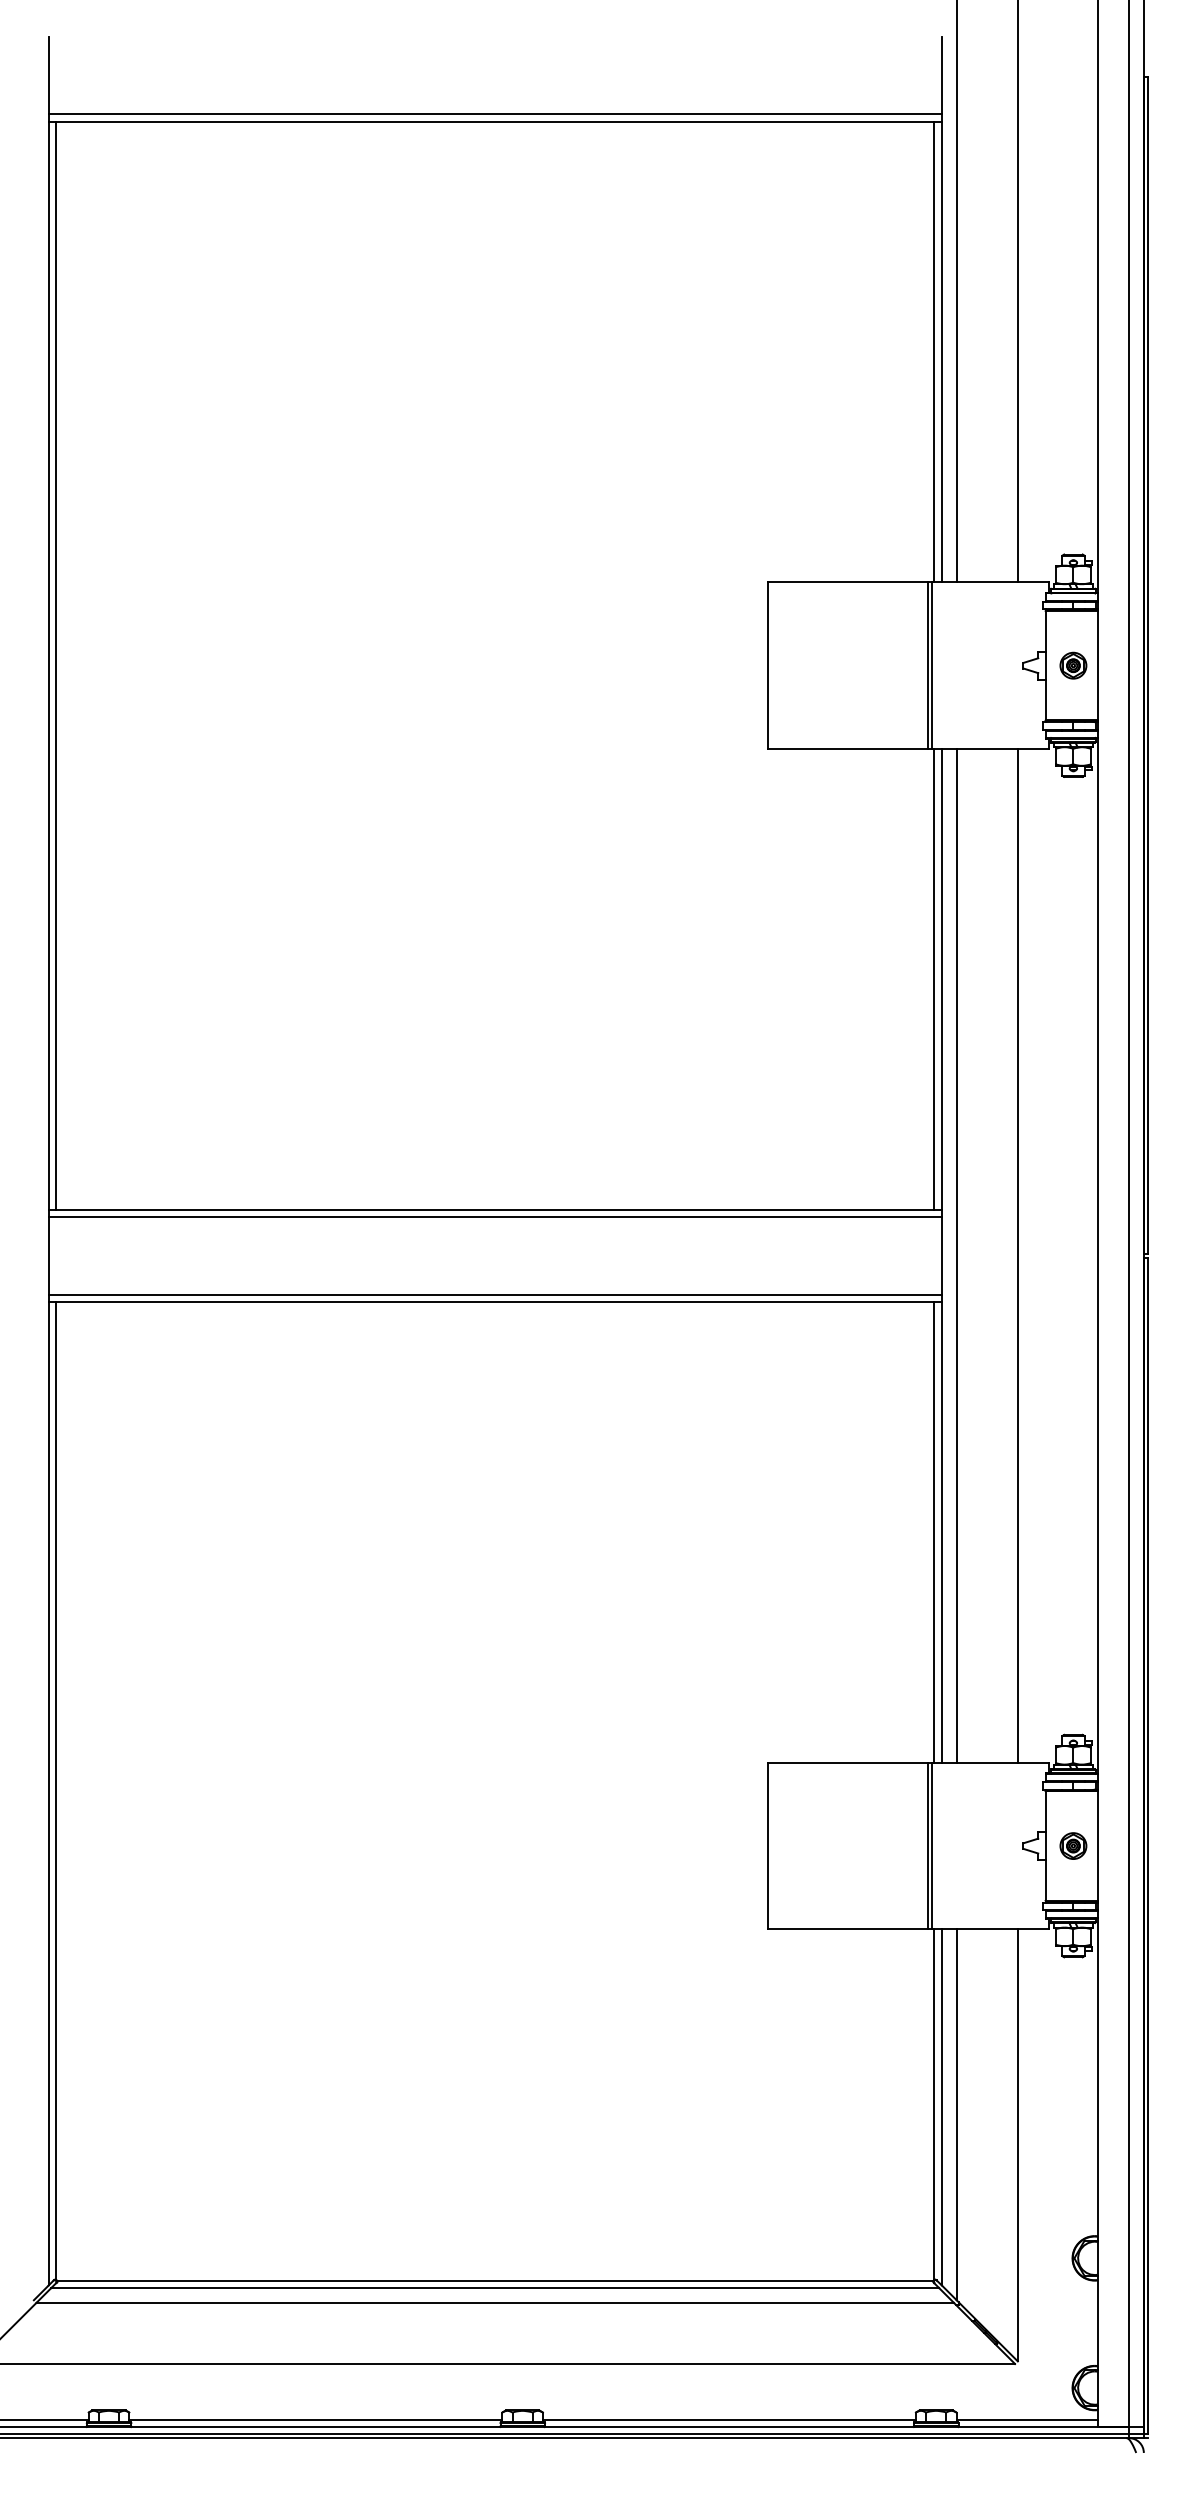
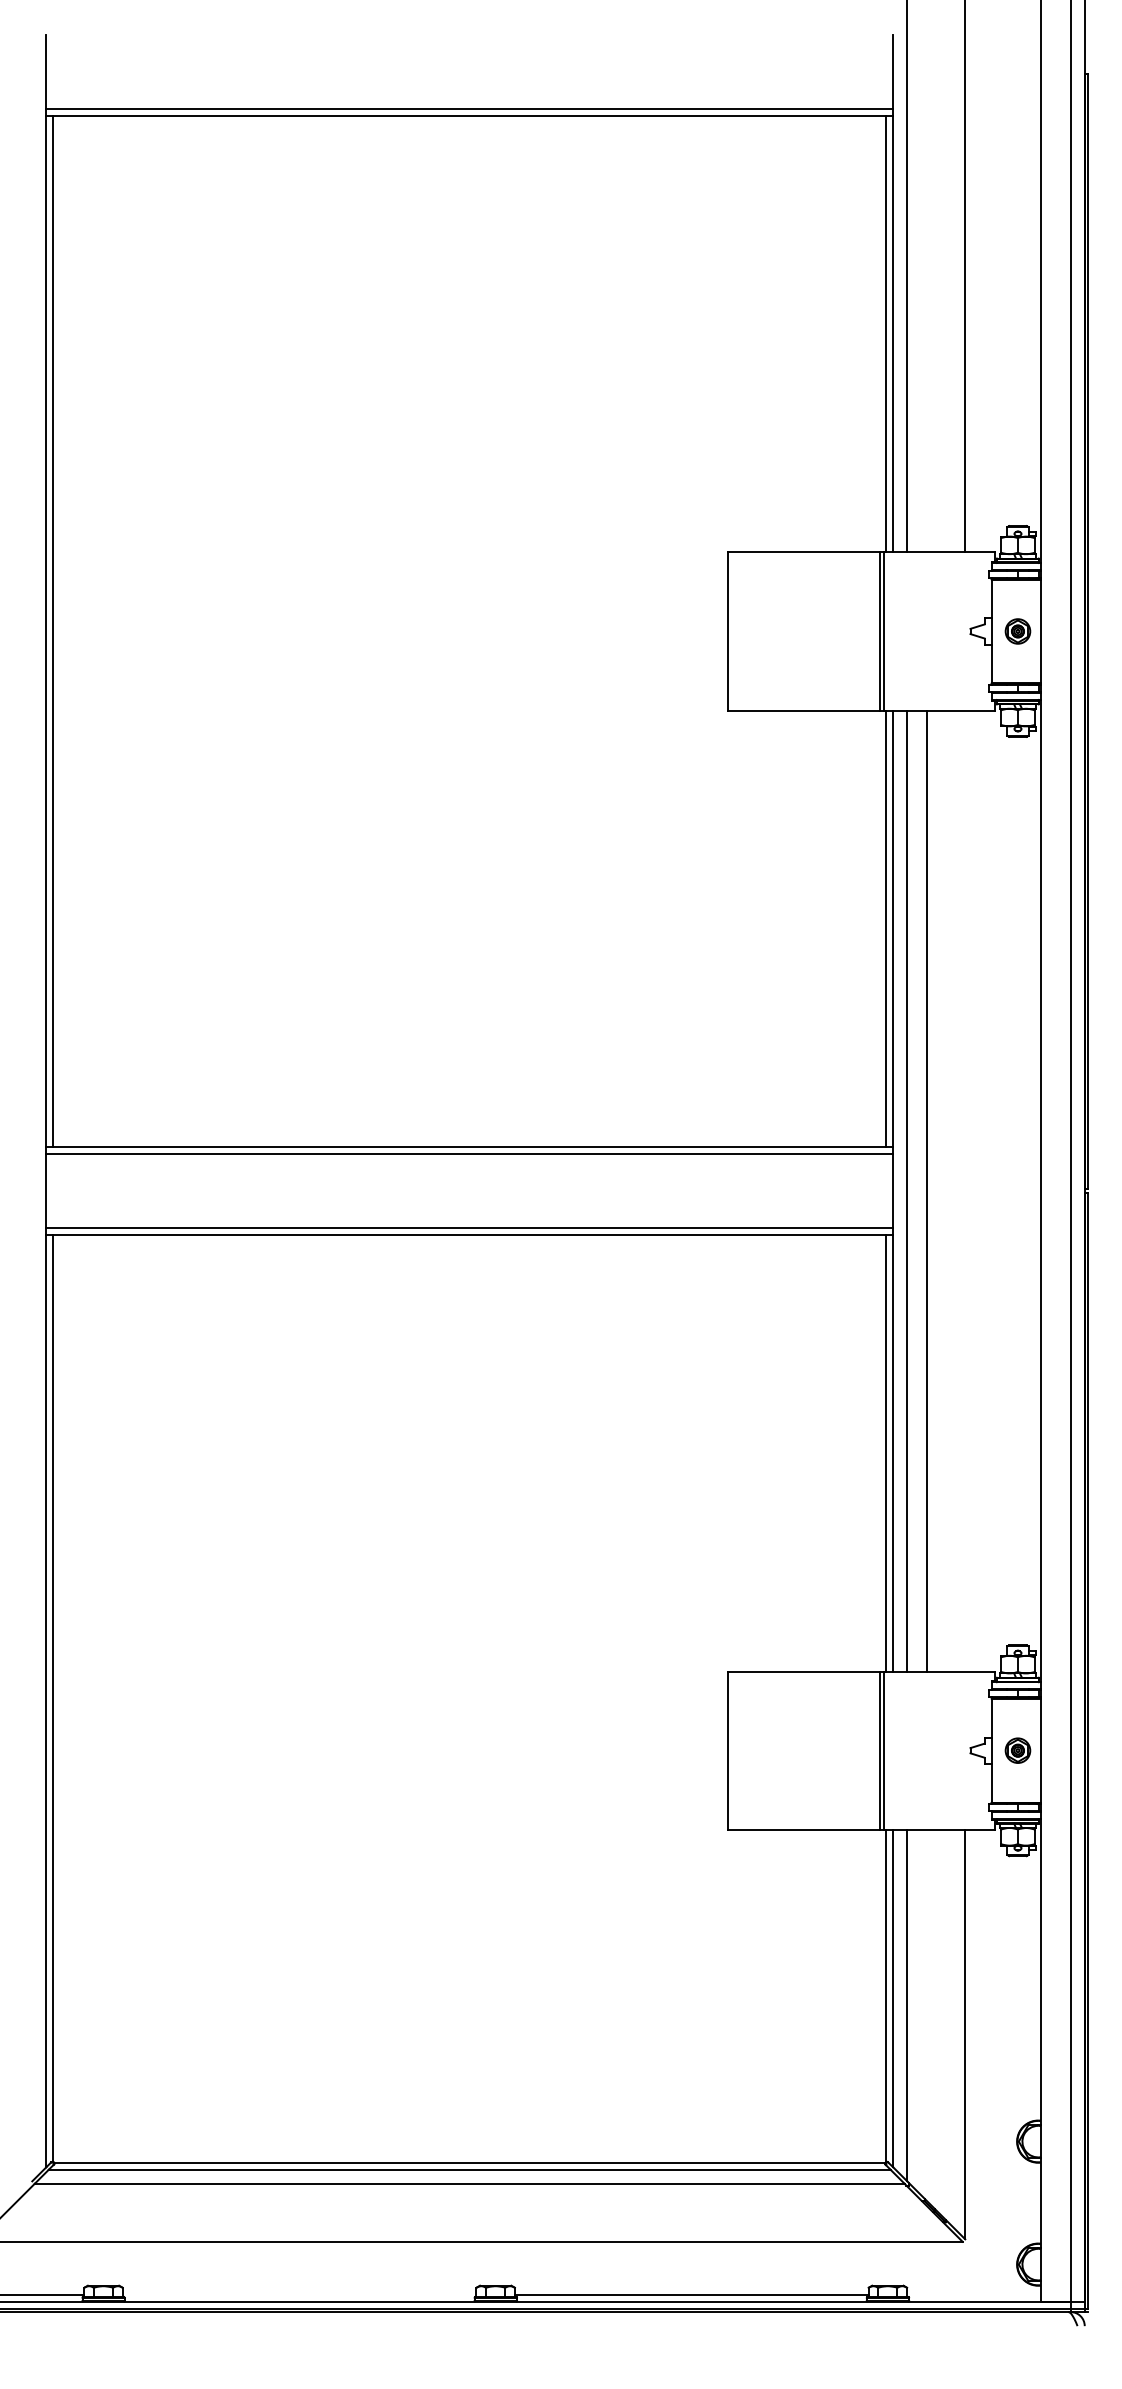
line: (1017, 1255) -> (927, 1190), moved
line: (315, 2419) -> (299, 2294), removed
line: (1026, 2419) -> (973, 2294), removed

